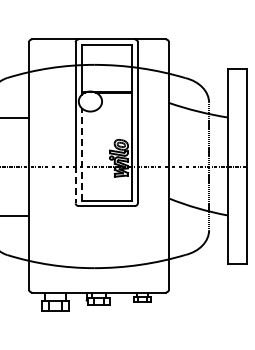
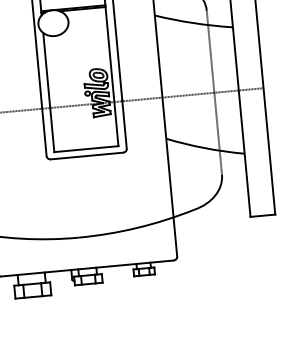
line: (81, 154) -> (48, 92), dashed -> solid
line: (75, 184) -> (44, 131), dashed -> solid

